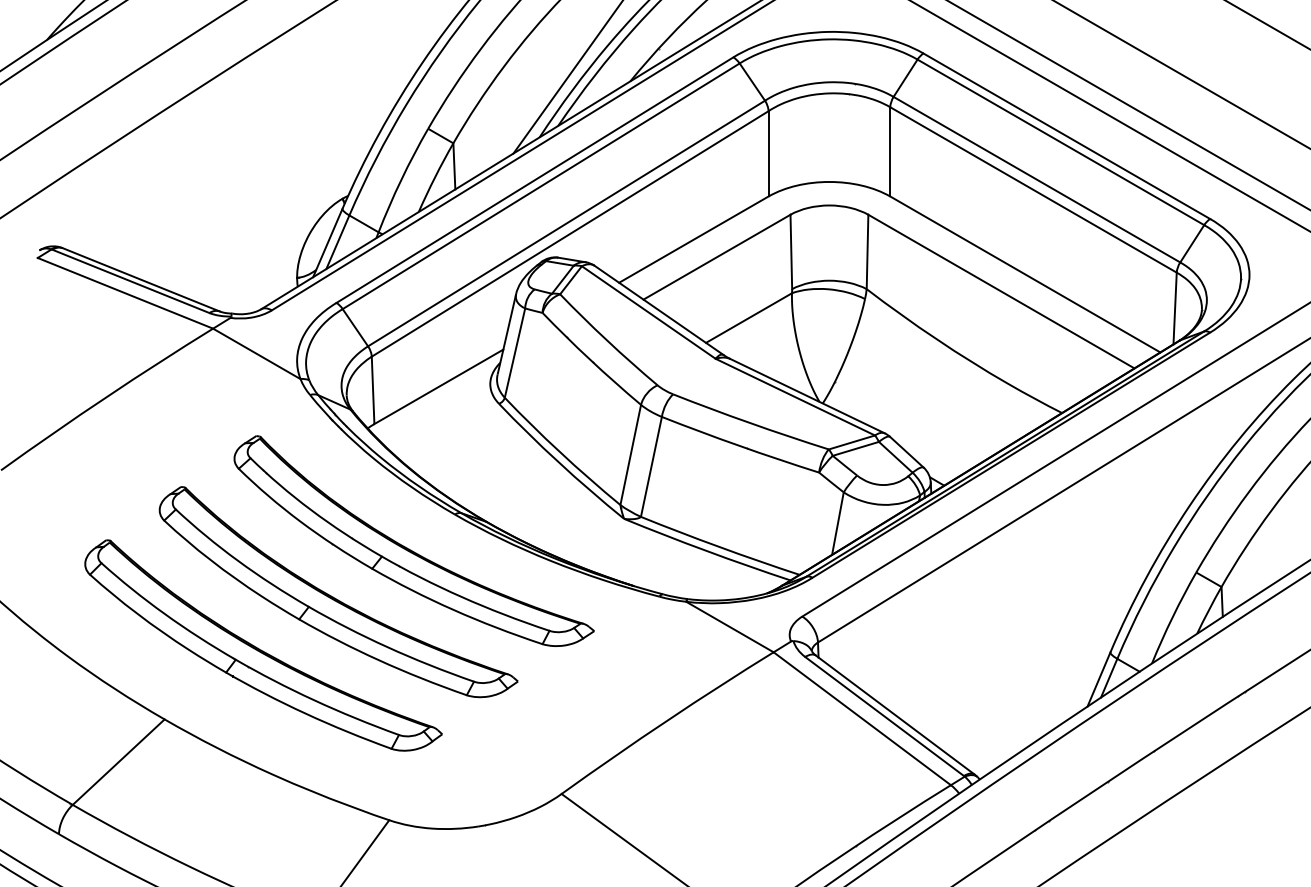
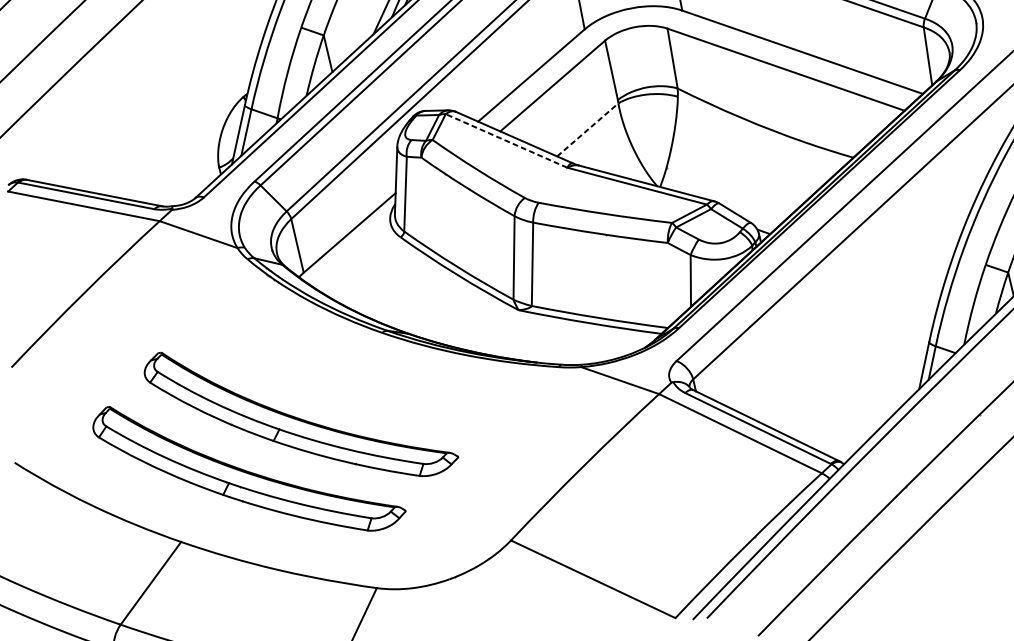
line: (648, 312) -> (506, 140), solid -> dashed
line: (749, 318) -> (588, 130), solid -> dashed
part: (409, 548) -> (351, 367), removed

